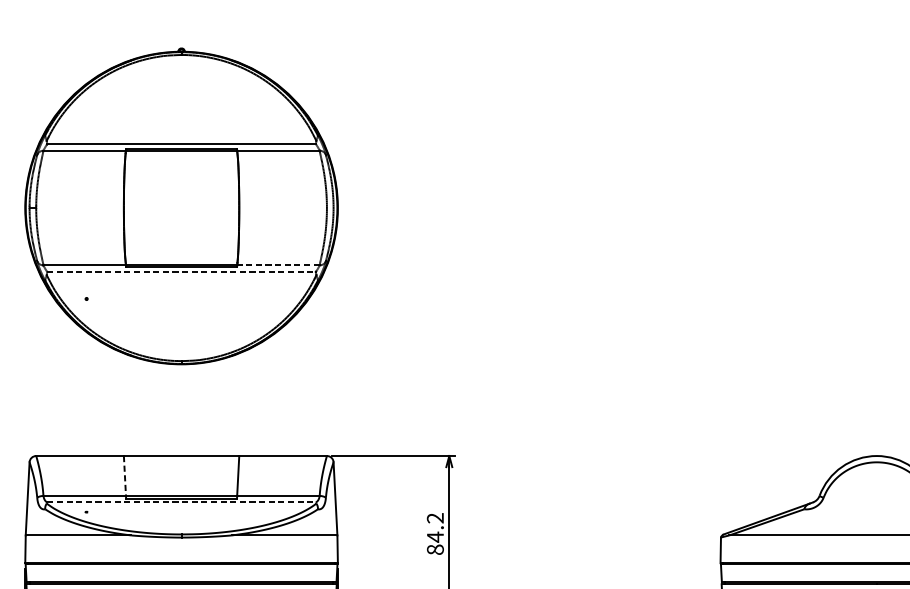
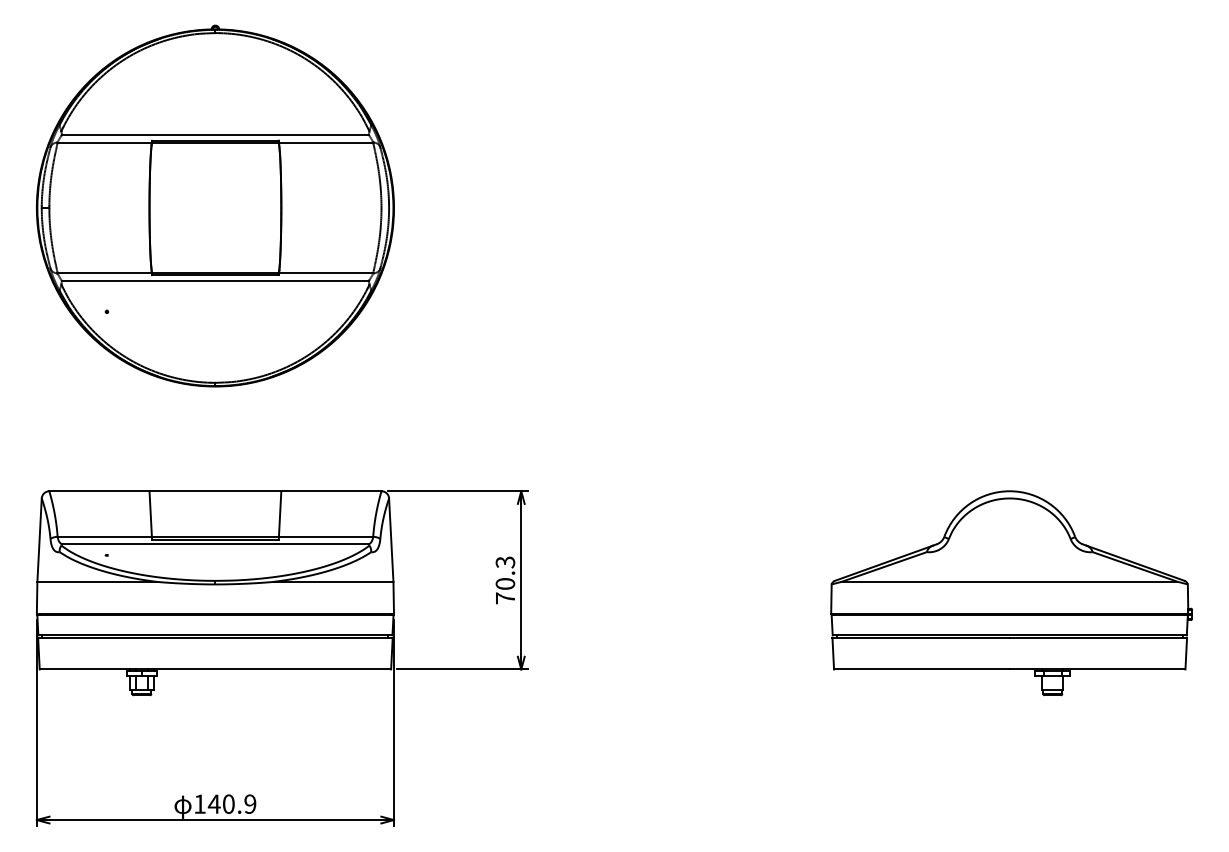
line: (277, 265) -> (325, 273), dashed -> solid
line: (181, 271) -> (215, 280), dashed -> solid
line: (124, 476) -> (150, 514), dashed -> solid
line: (181, 502) -> (215, 544), dashed -> solid
text: (435, 534) -> (505, 580), 84.2 -> 70.3

